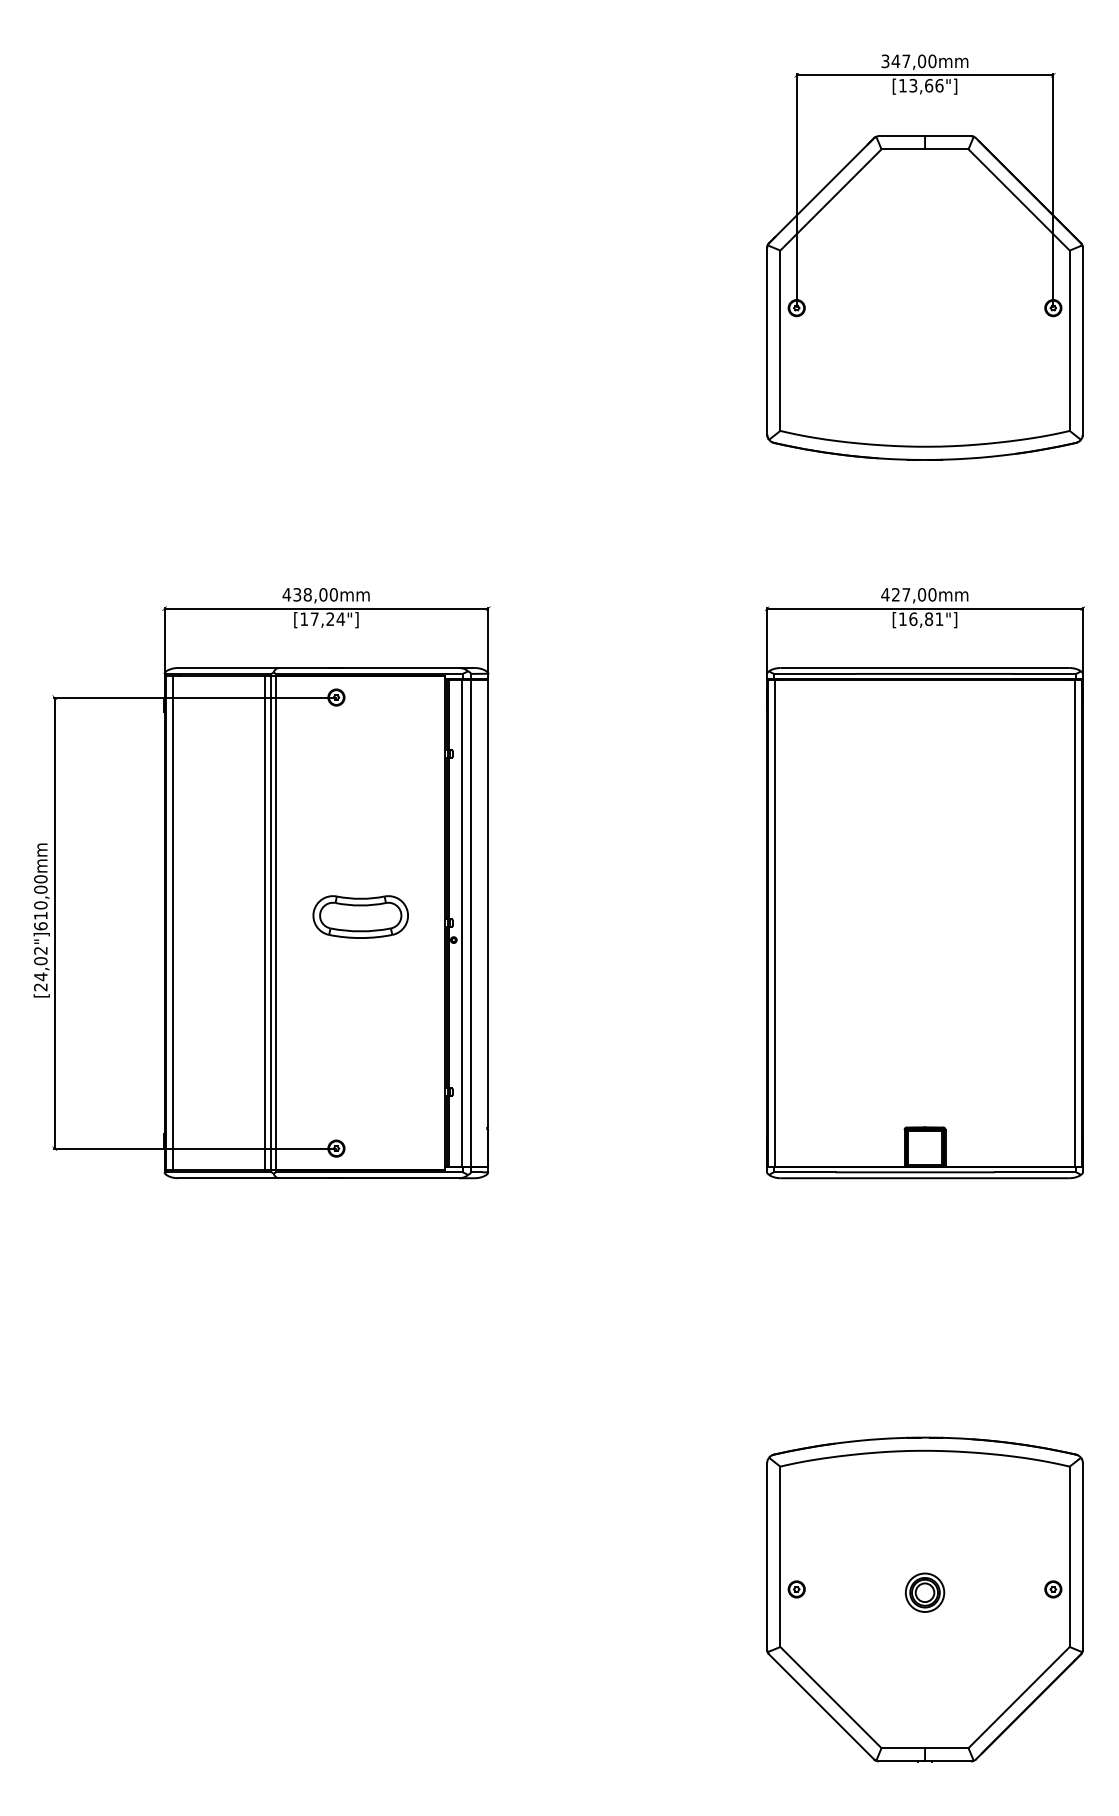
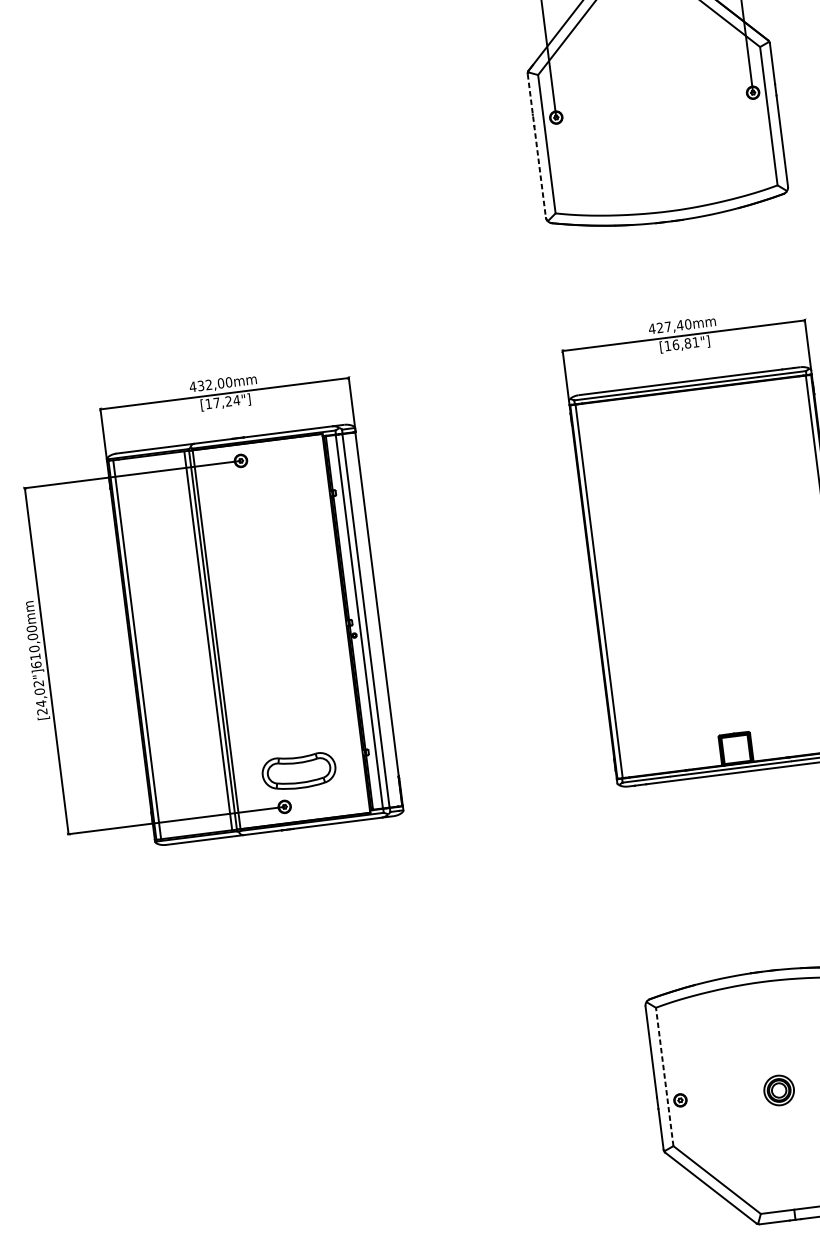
line: (767, 341) -> (537, 146), solid -> dashed
text: (307, 594) -> (208, 384), 438,00mm -> 432,00mm
text: (921, 594) -> (679, 325), 427,00mm -> 427,40mm
part: (360, 916) -> (298, 771), moved
line: (780, 1556) -> (664, 1076), solid -> dashed

